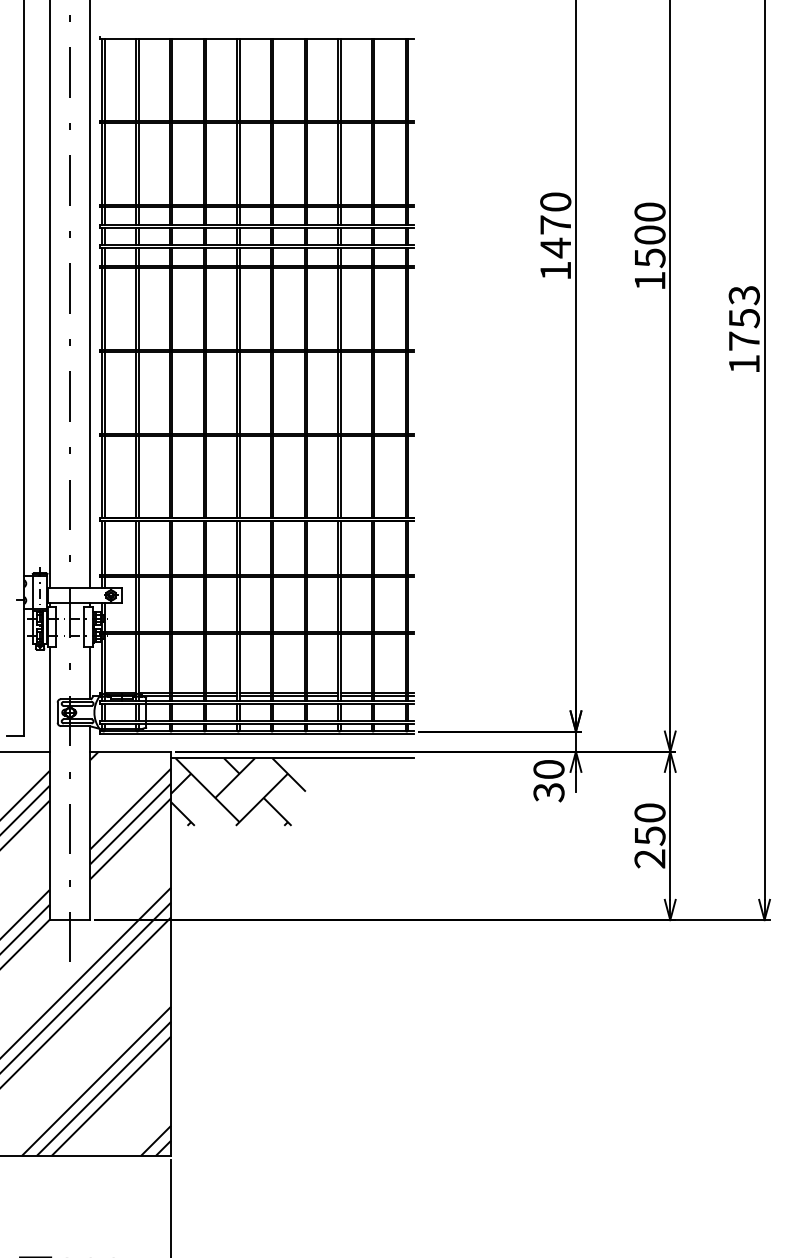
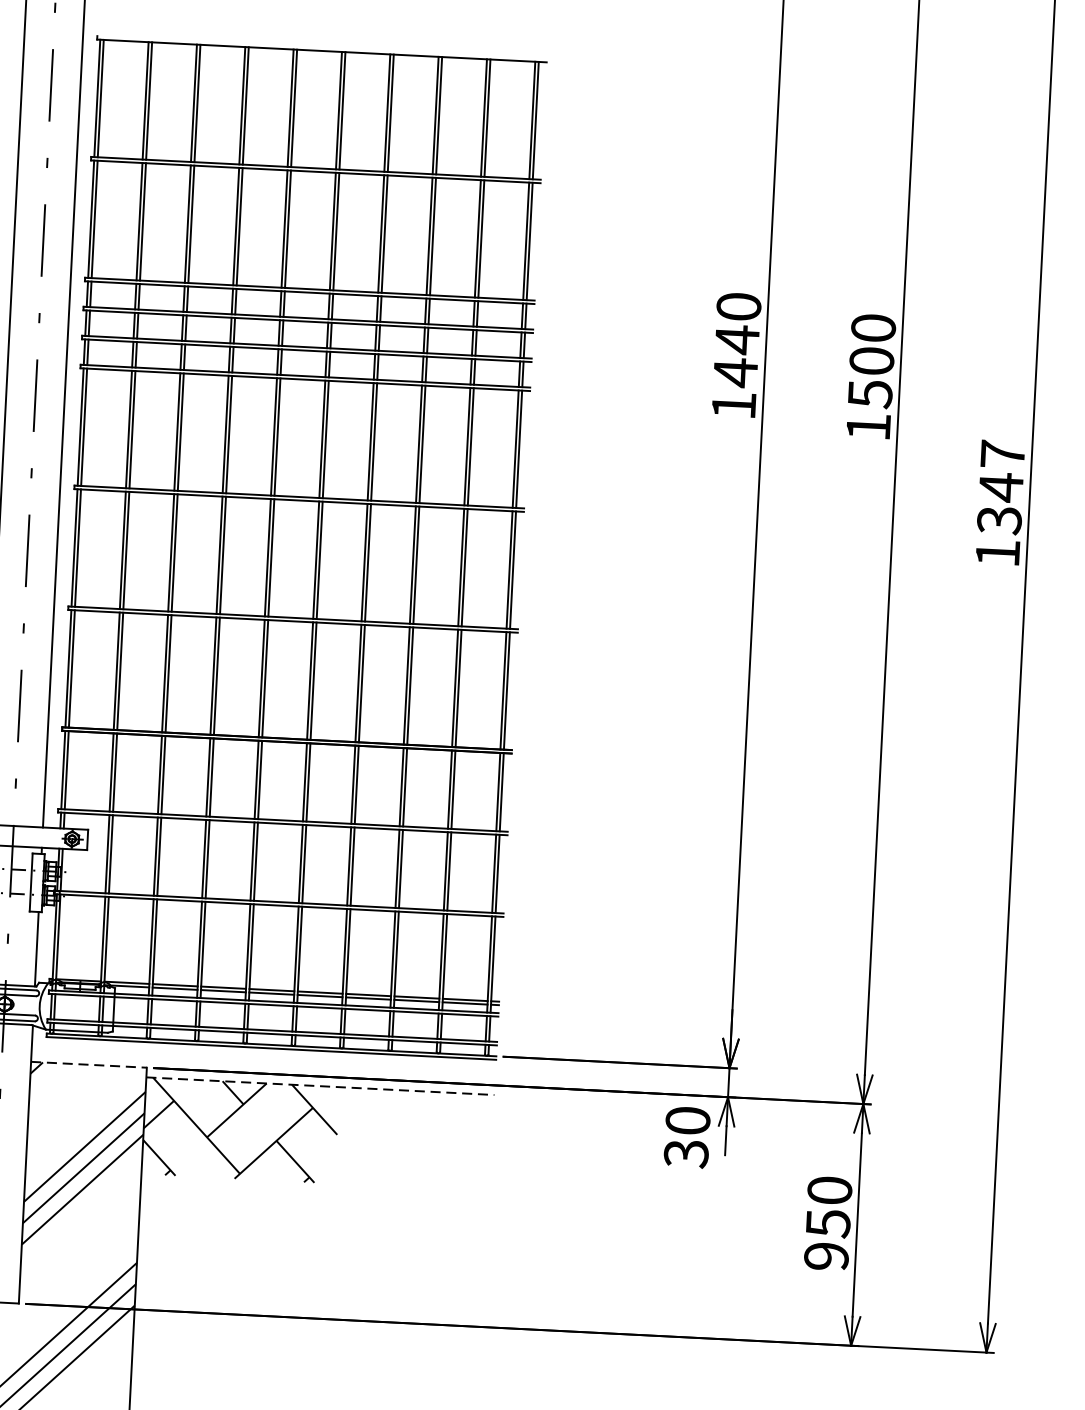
text: (555, 224) -> (736, 339), 1470 -> 1440
text: (743, 318) -> (999, 487), 1753 -> 1347
line: (131, 751) -> (90, 1064), solid -> dashed
line: (292, 758) -> (320, 1086), solid -> dashed
text: (649, 858) -> (825, 1255), 250 -> 950

